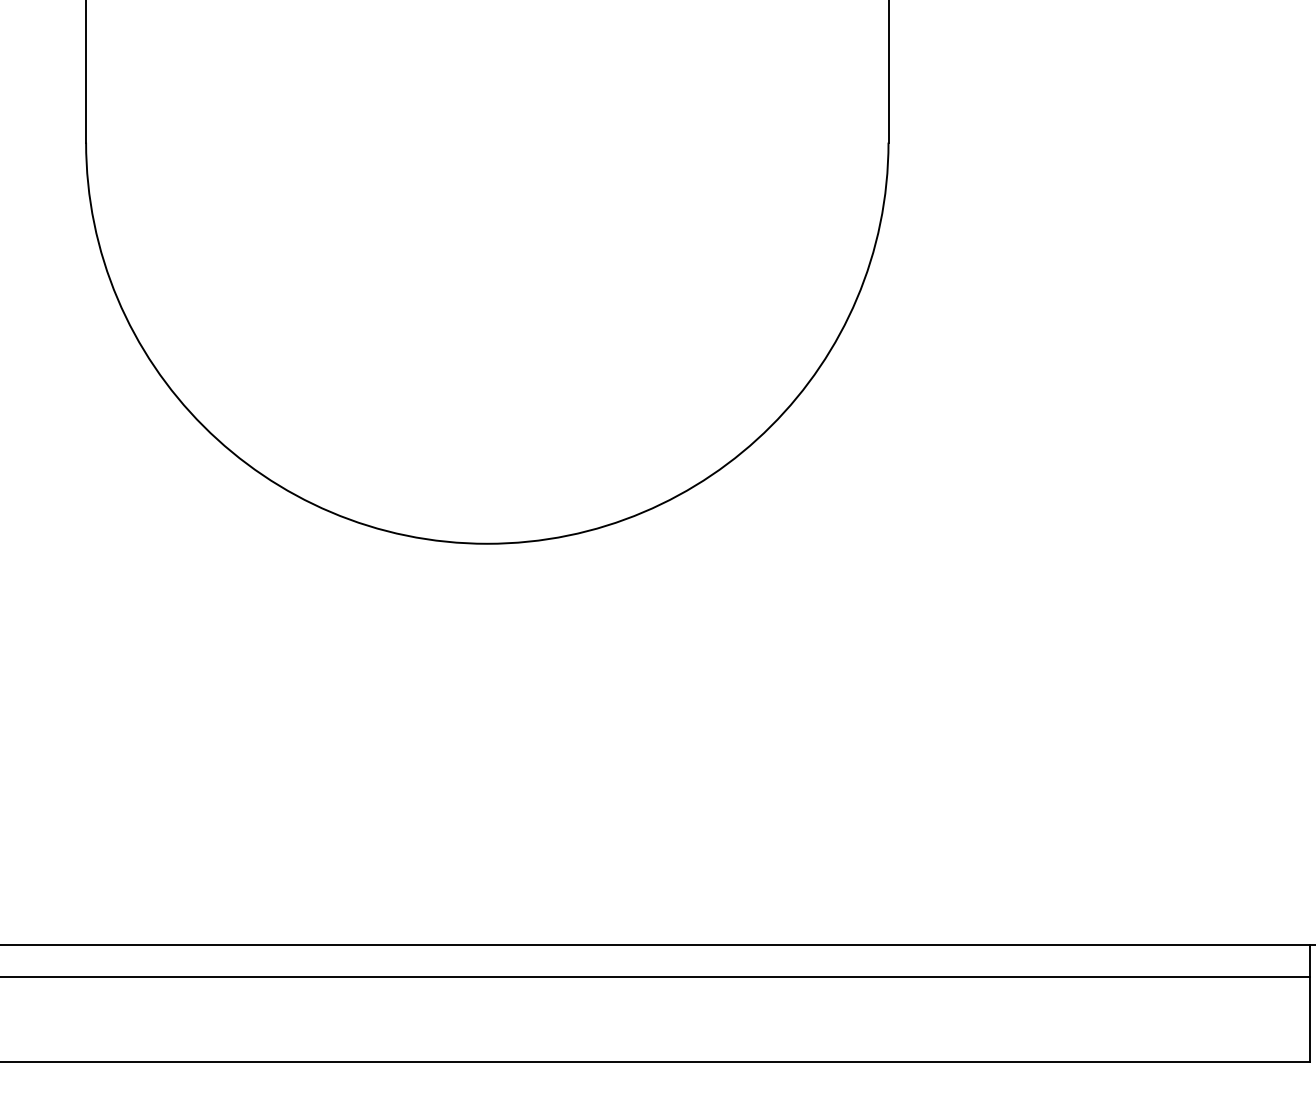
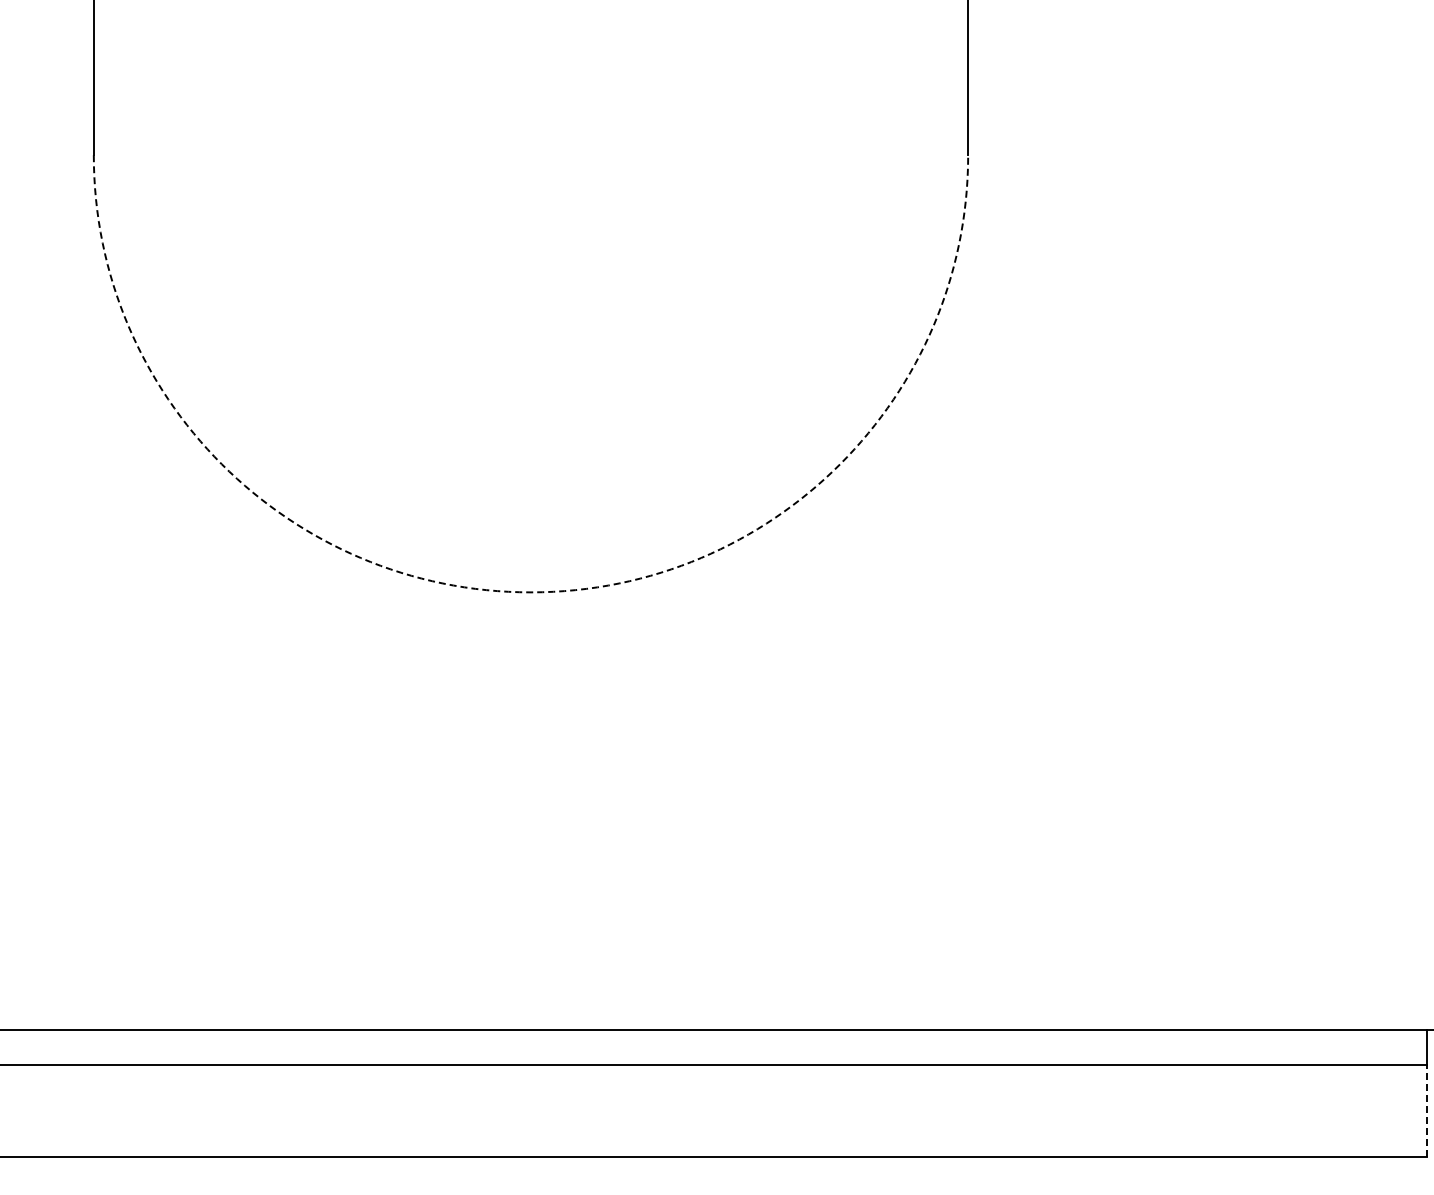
arc: (487, 543) -> (531, 592), solid -> dashed
line: (1310, 1019) -> (1427, 1110), solid -> dashed

